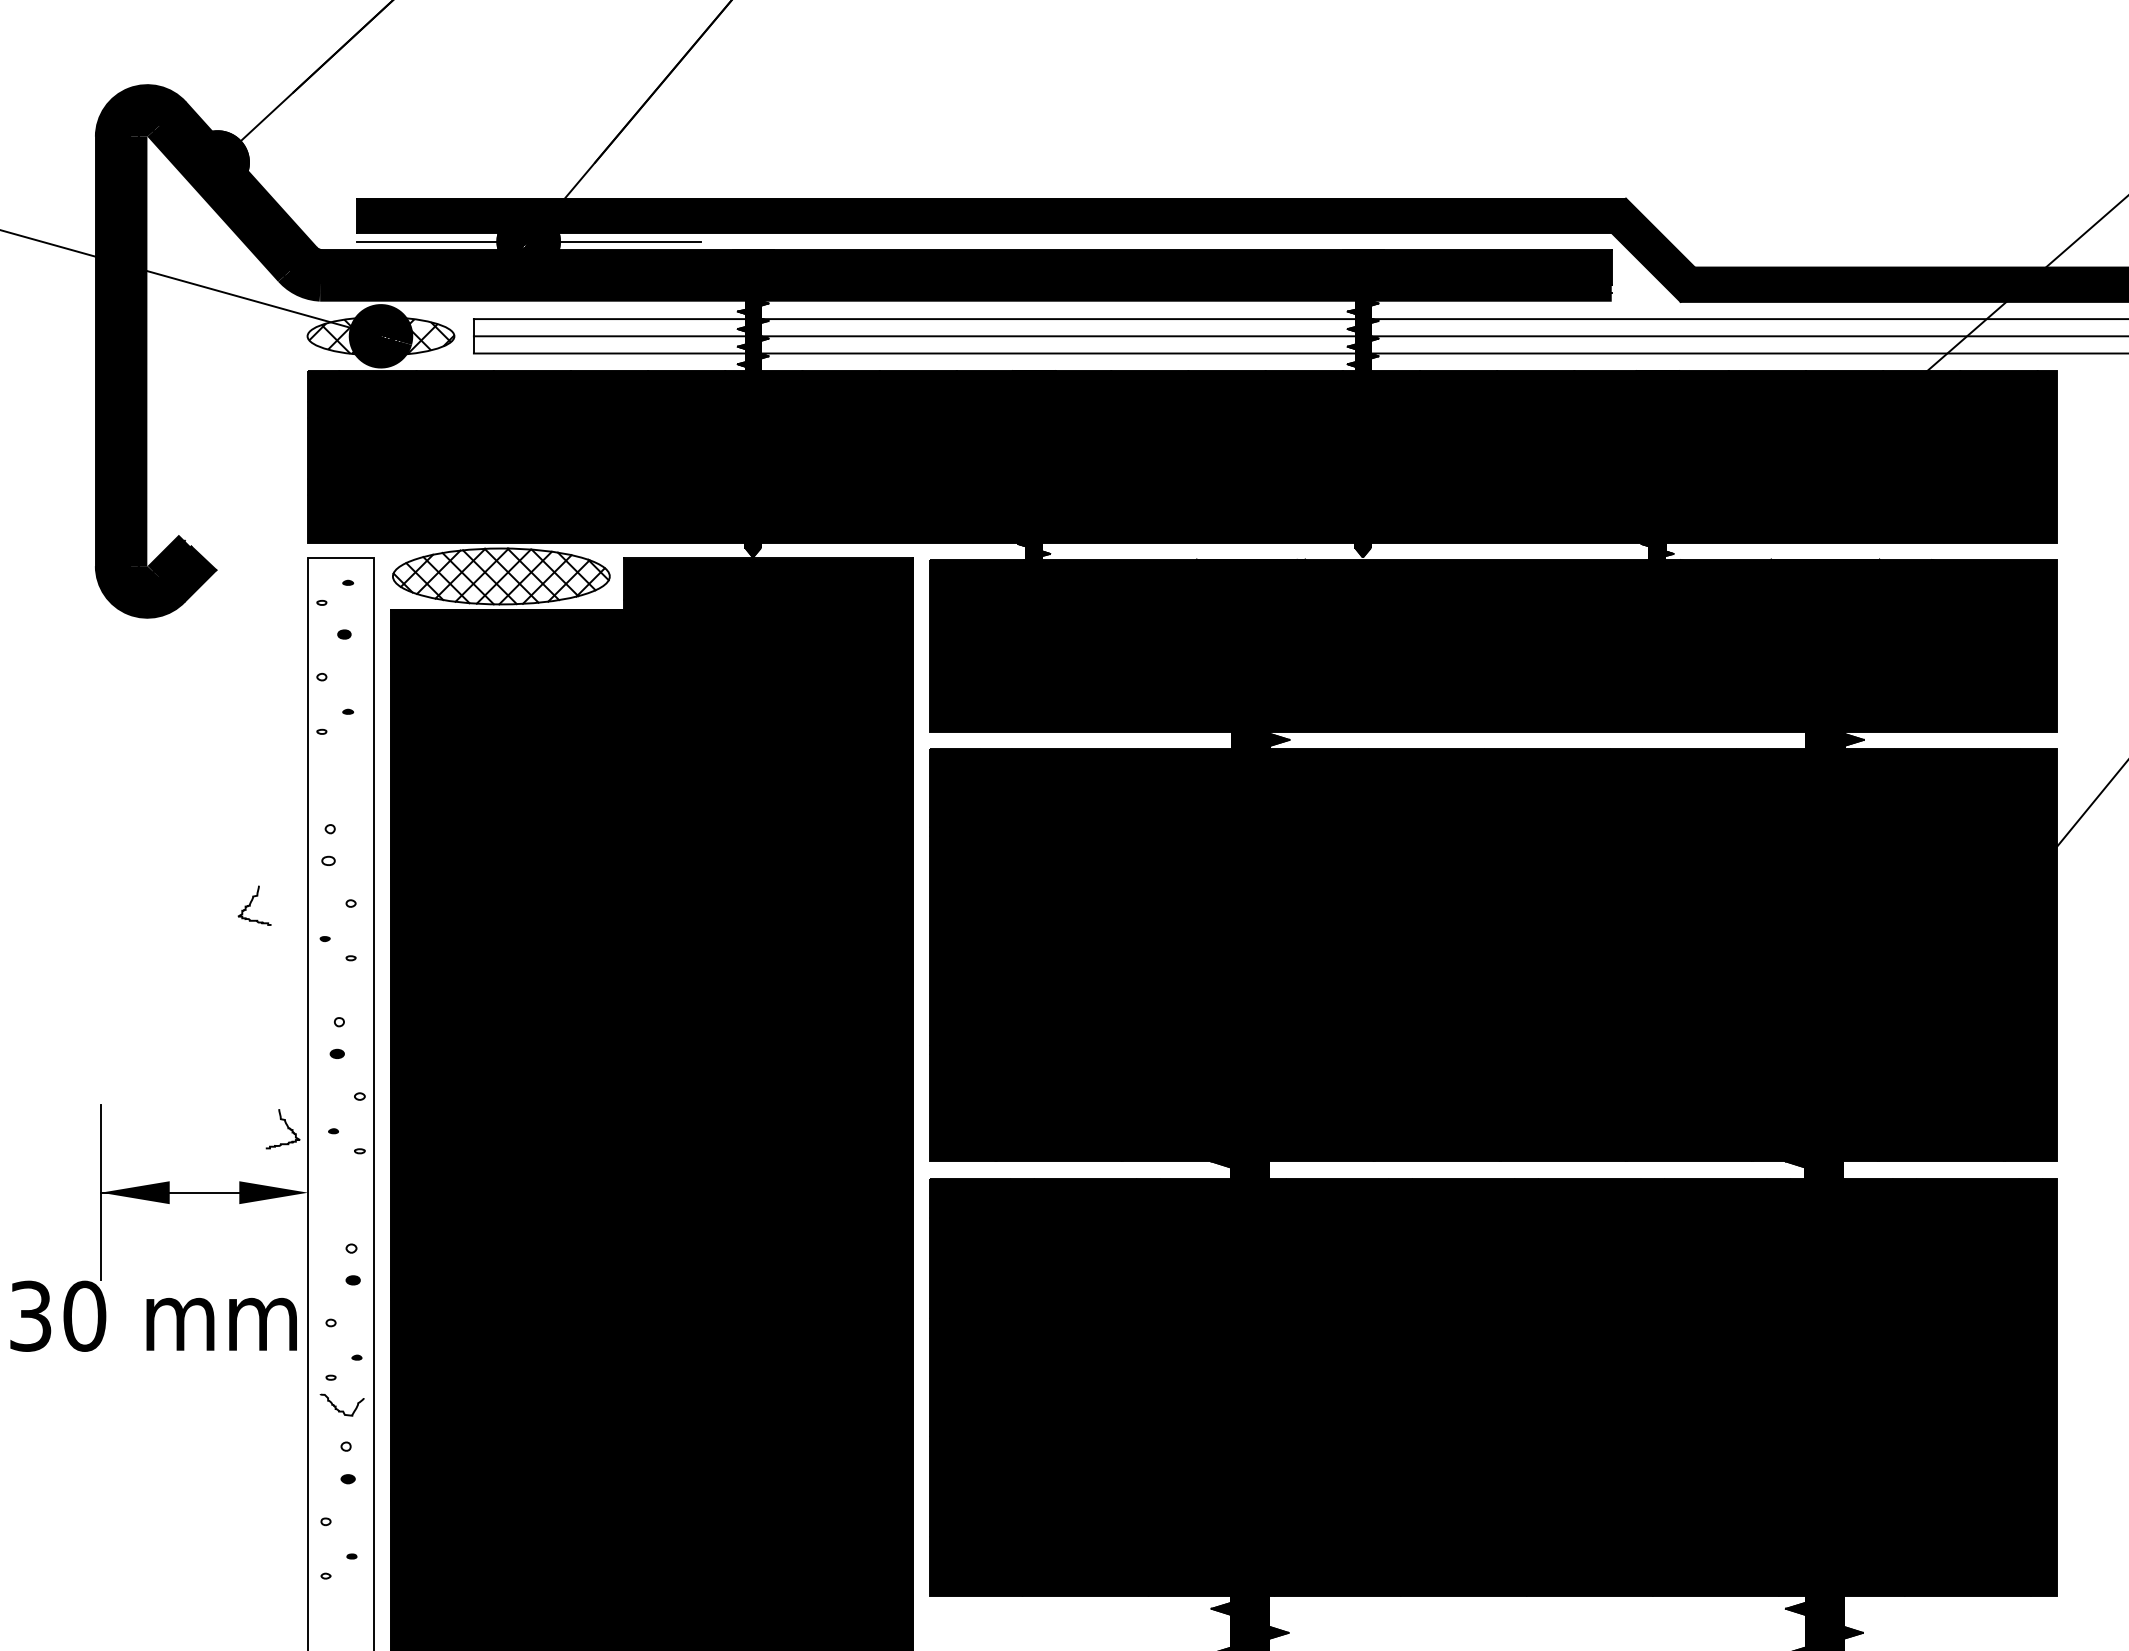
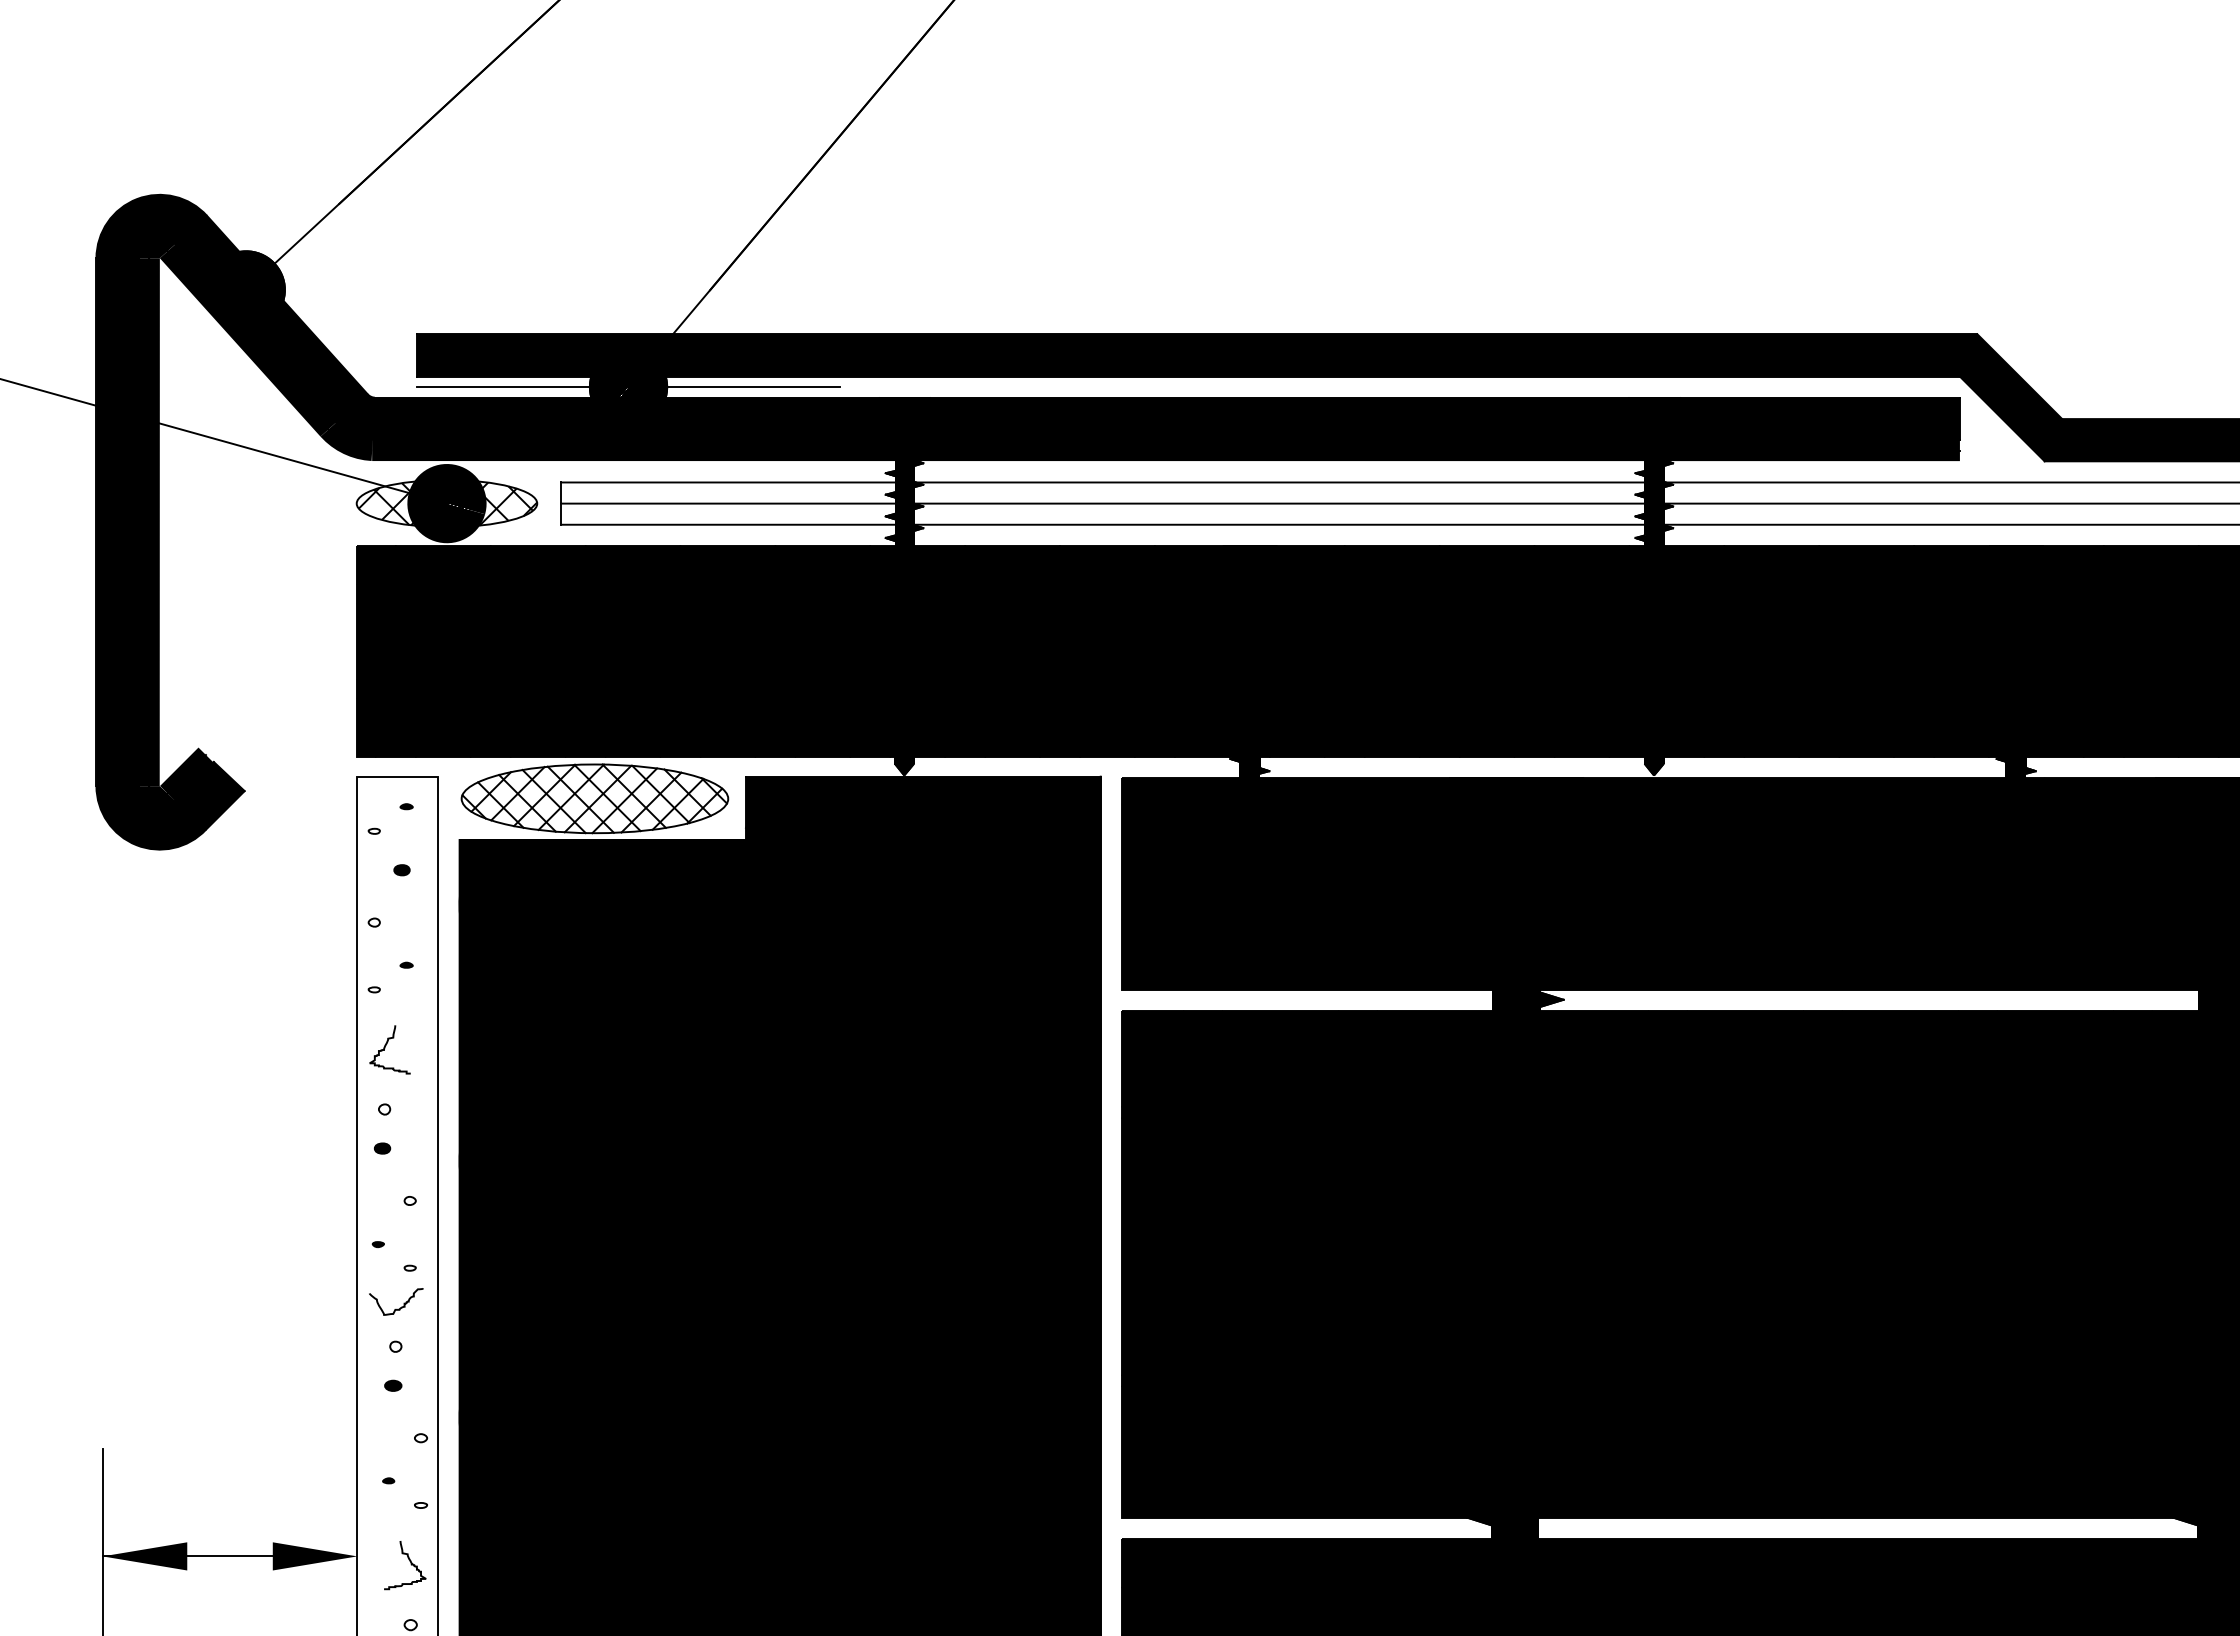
fill: (328, 860) -> (382, 1148), added
curve: (251, 903) -> (386, 1047), moved
curve: (343, 989) -> (400, 1306), added
curve: (286, 1126) -> (409, 1562), moved

